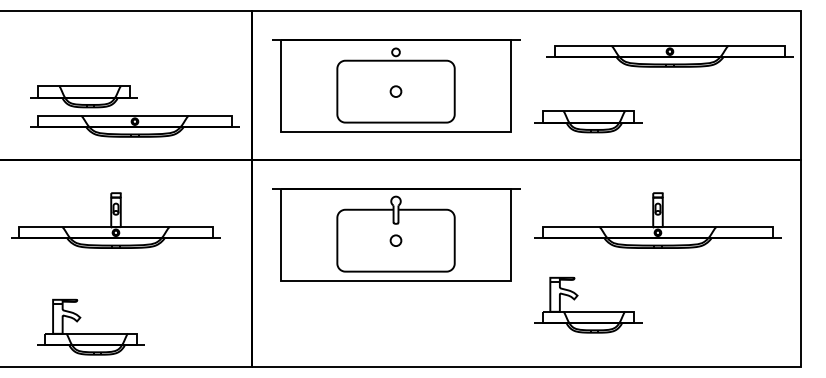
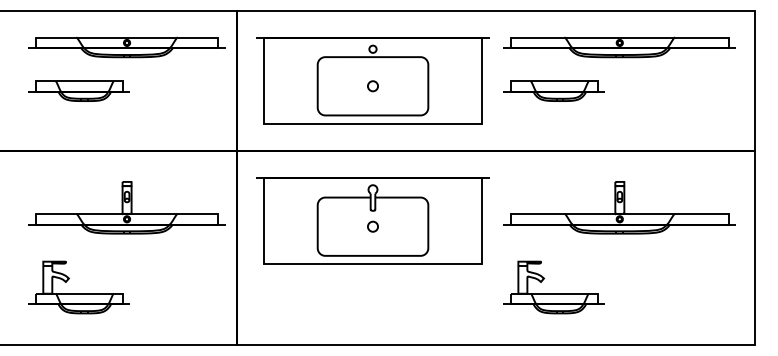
part: (669, 56) -> (619, 47), moved
part: (588, 121) -> (554, 90), moved
part: (134, 126) -> (126, 47), moved
part: (115, 220) -> (126, 207), moved
part: (90, 333) -> (78, 293), moved

